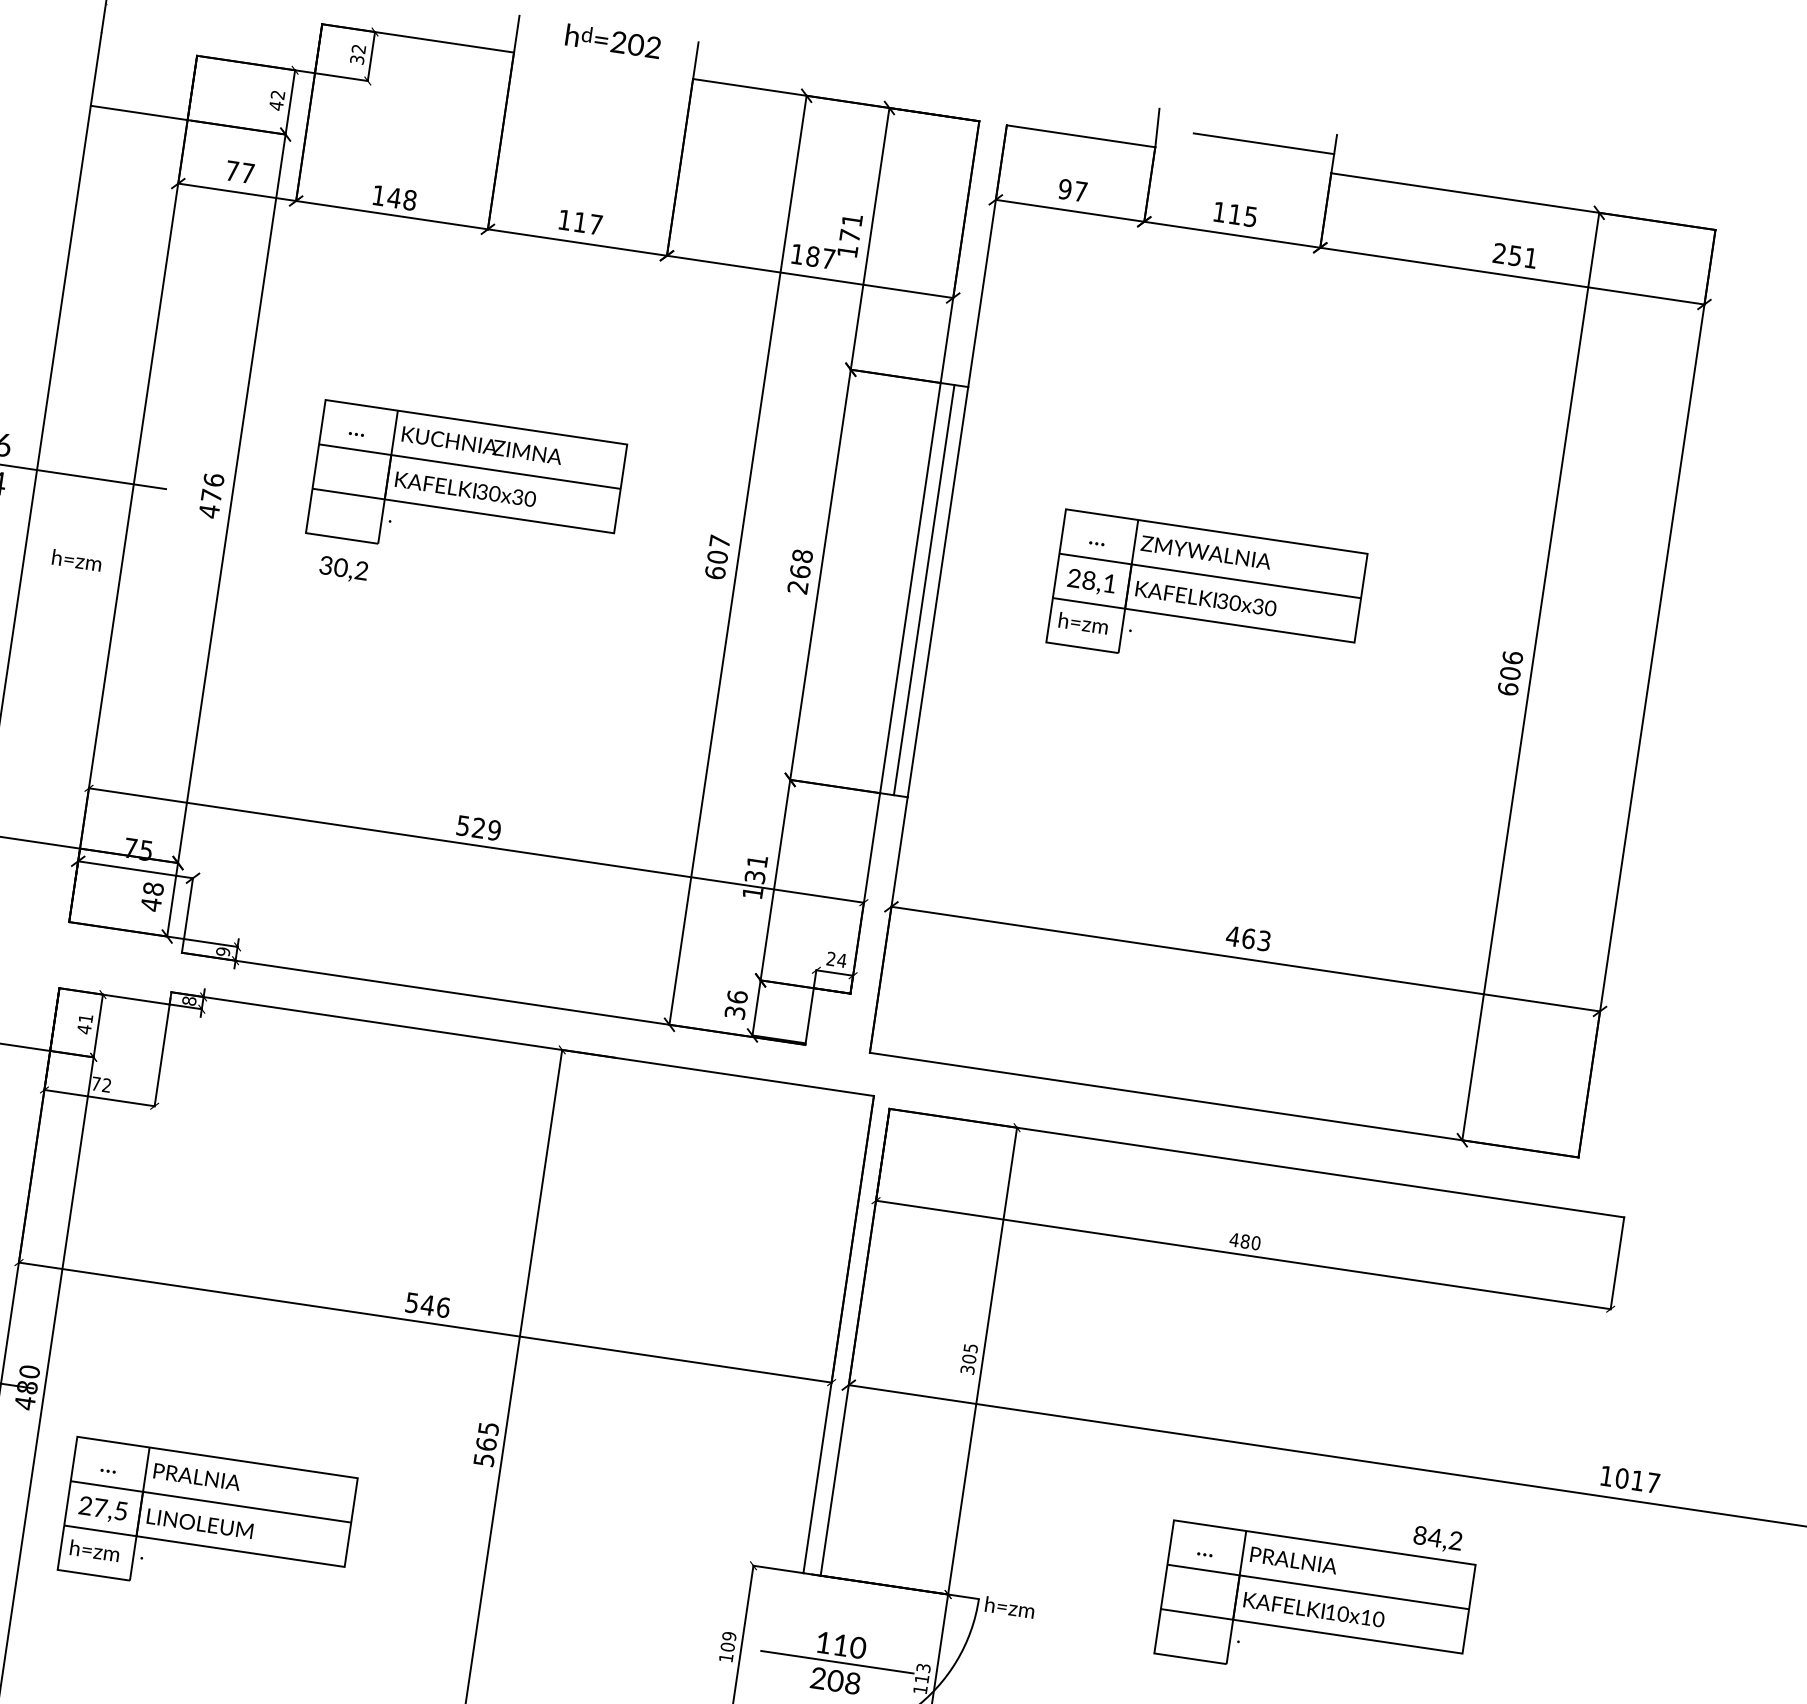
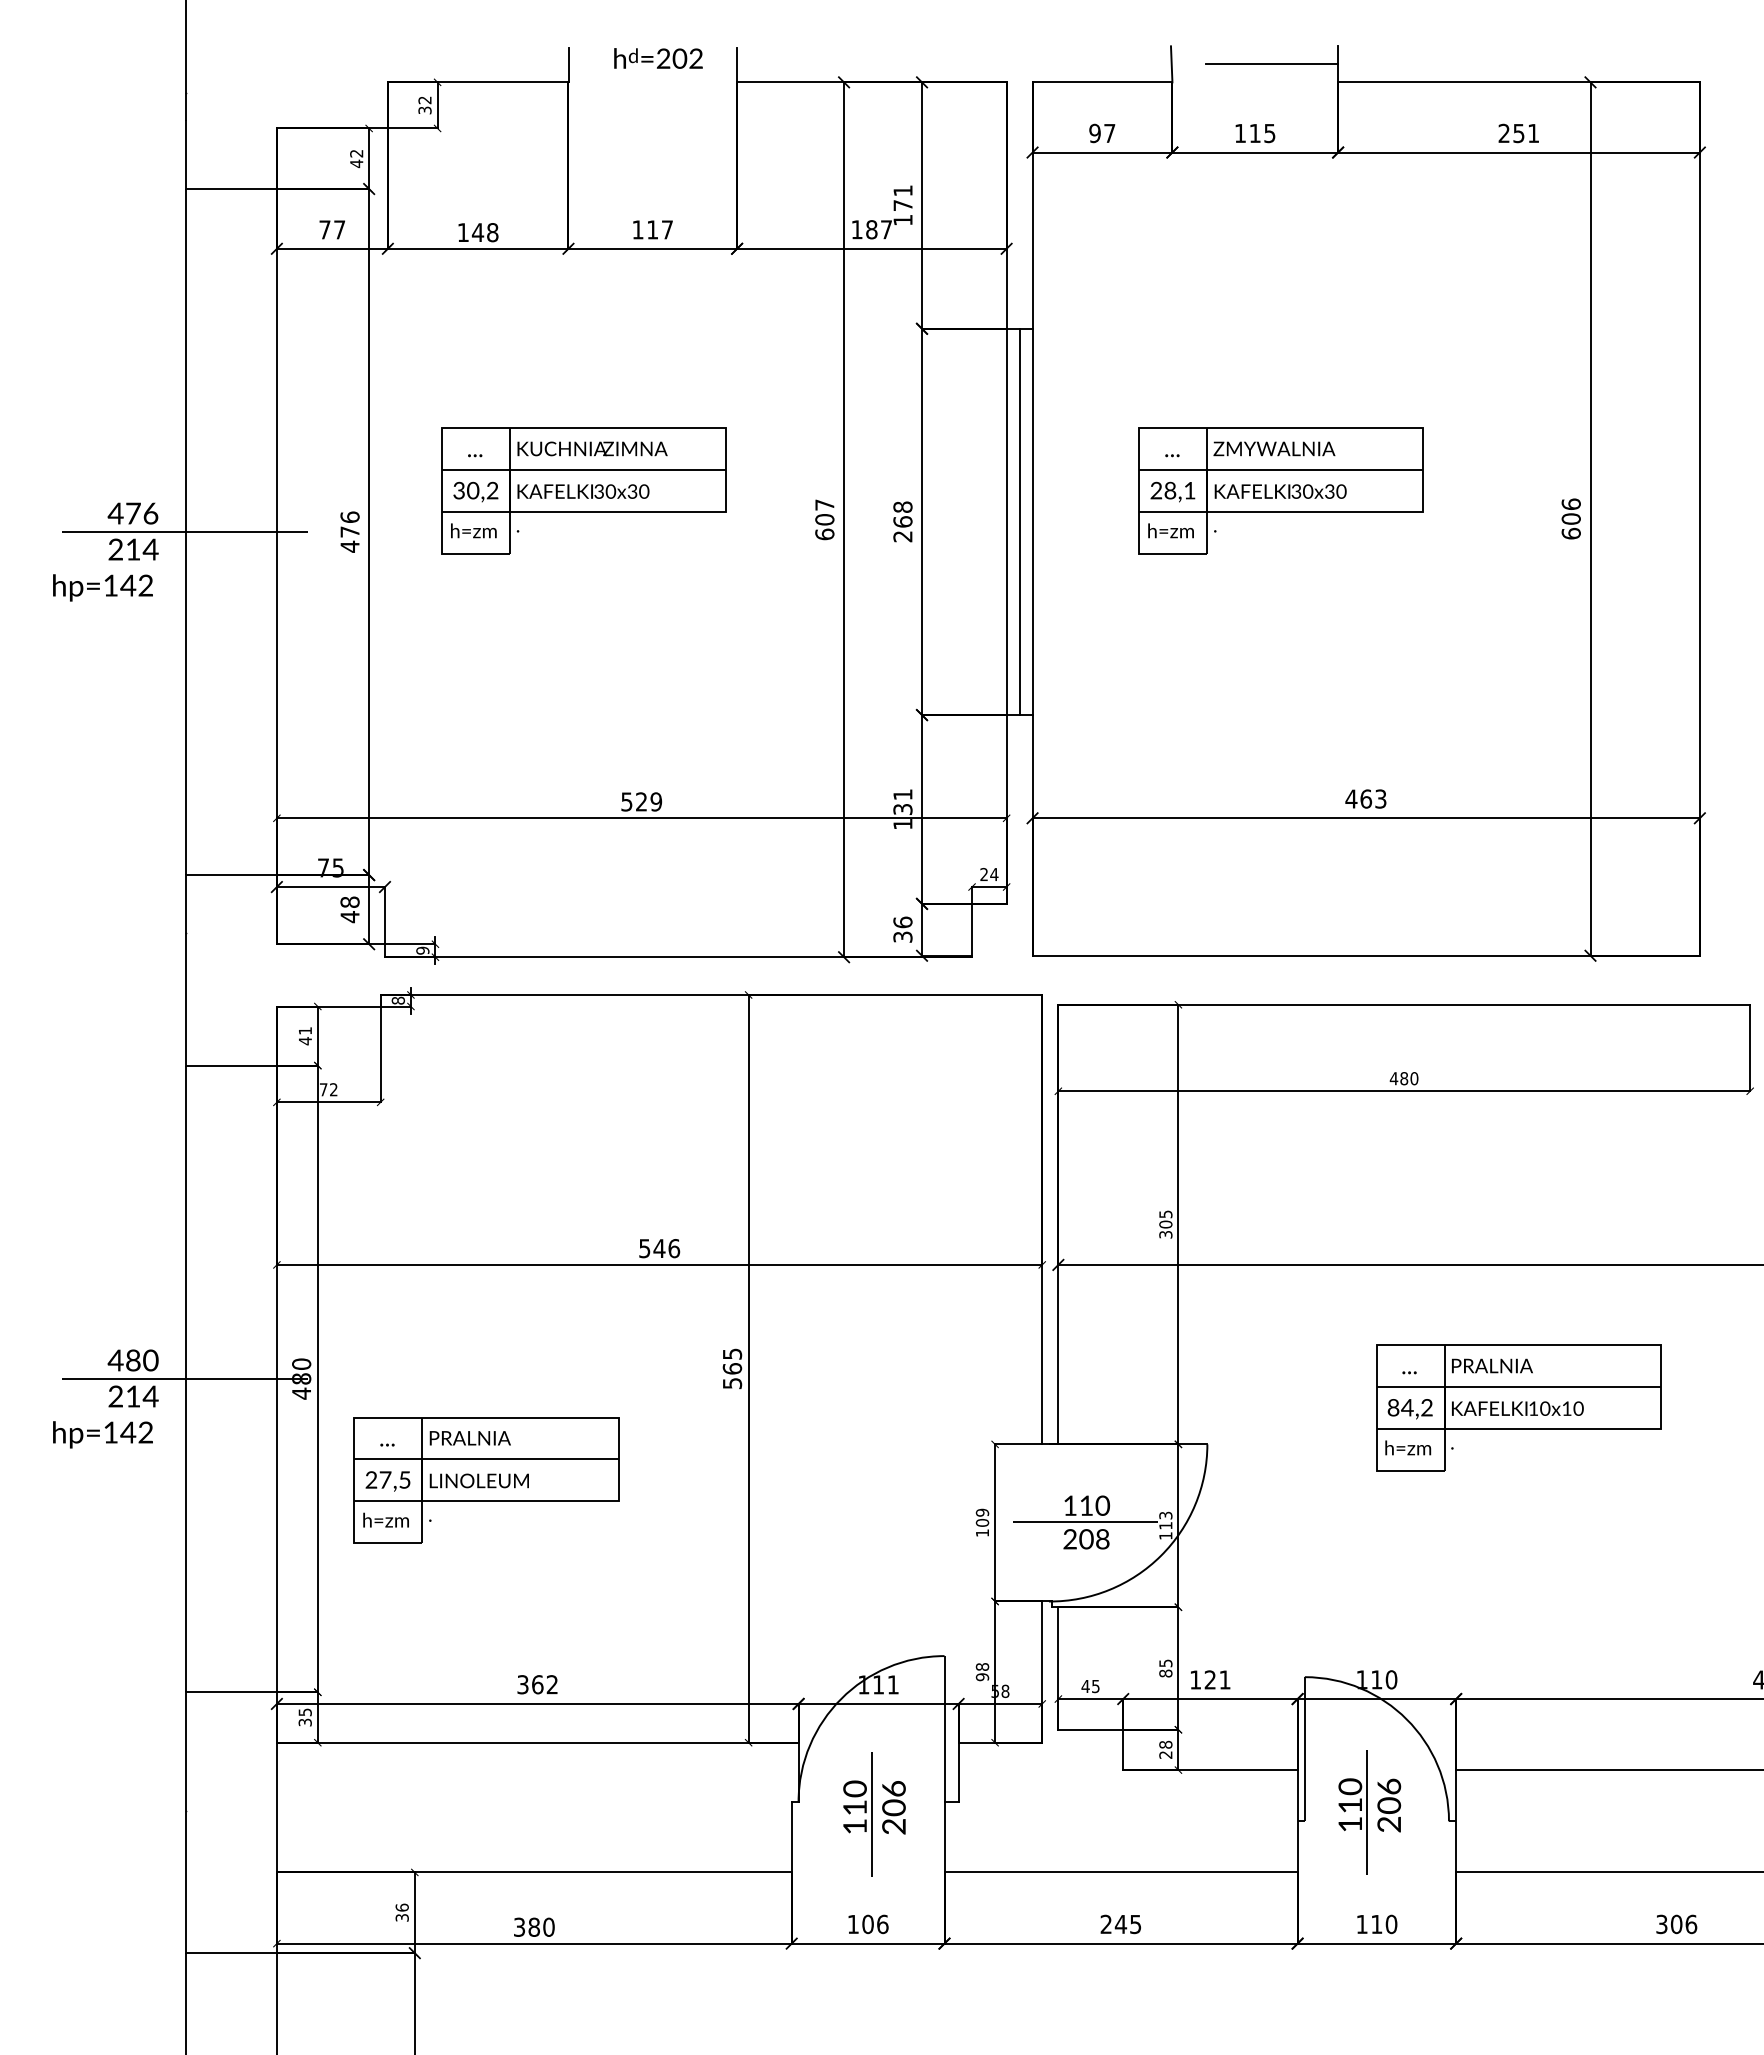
text: (76, 559) -> (473, 530), moved
text: (343, 568) -> (475, 491), moved
text: (1436, 1539) -> (1409, 1409), moved
text: (1010, 1607) -> (1408, 1447), moved

